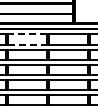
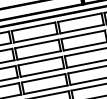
line: (26, 34) -> (32, 27), dashed -> solid
line: (27, 44) -> (35, 38), dashed -> solid

